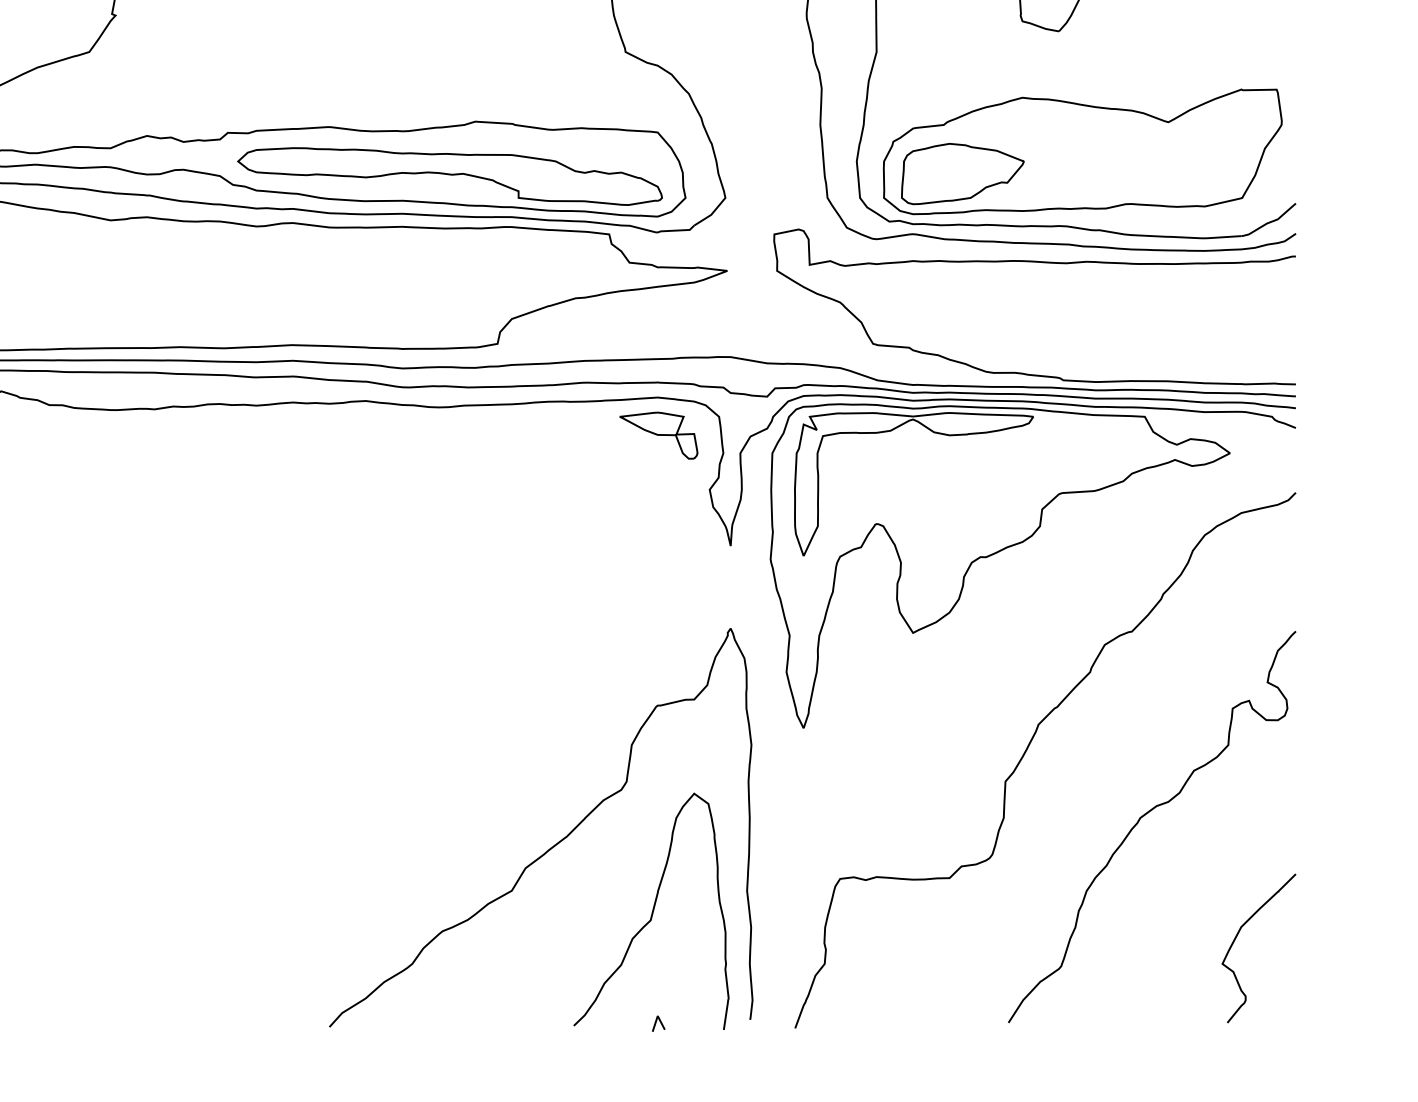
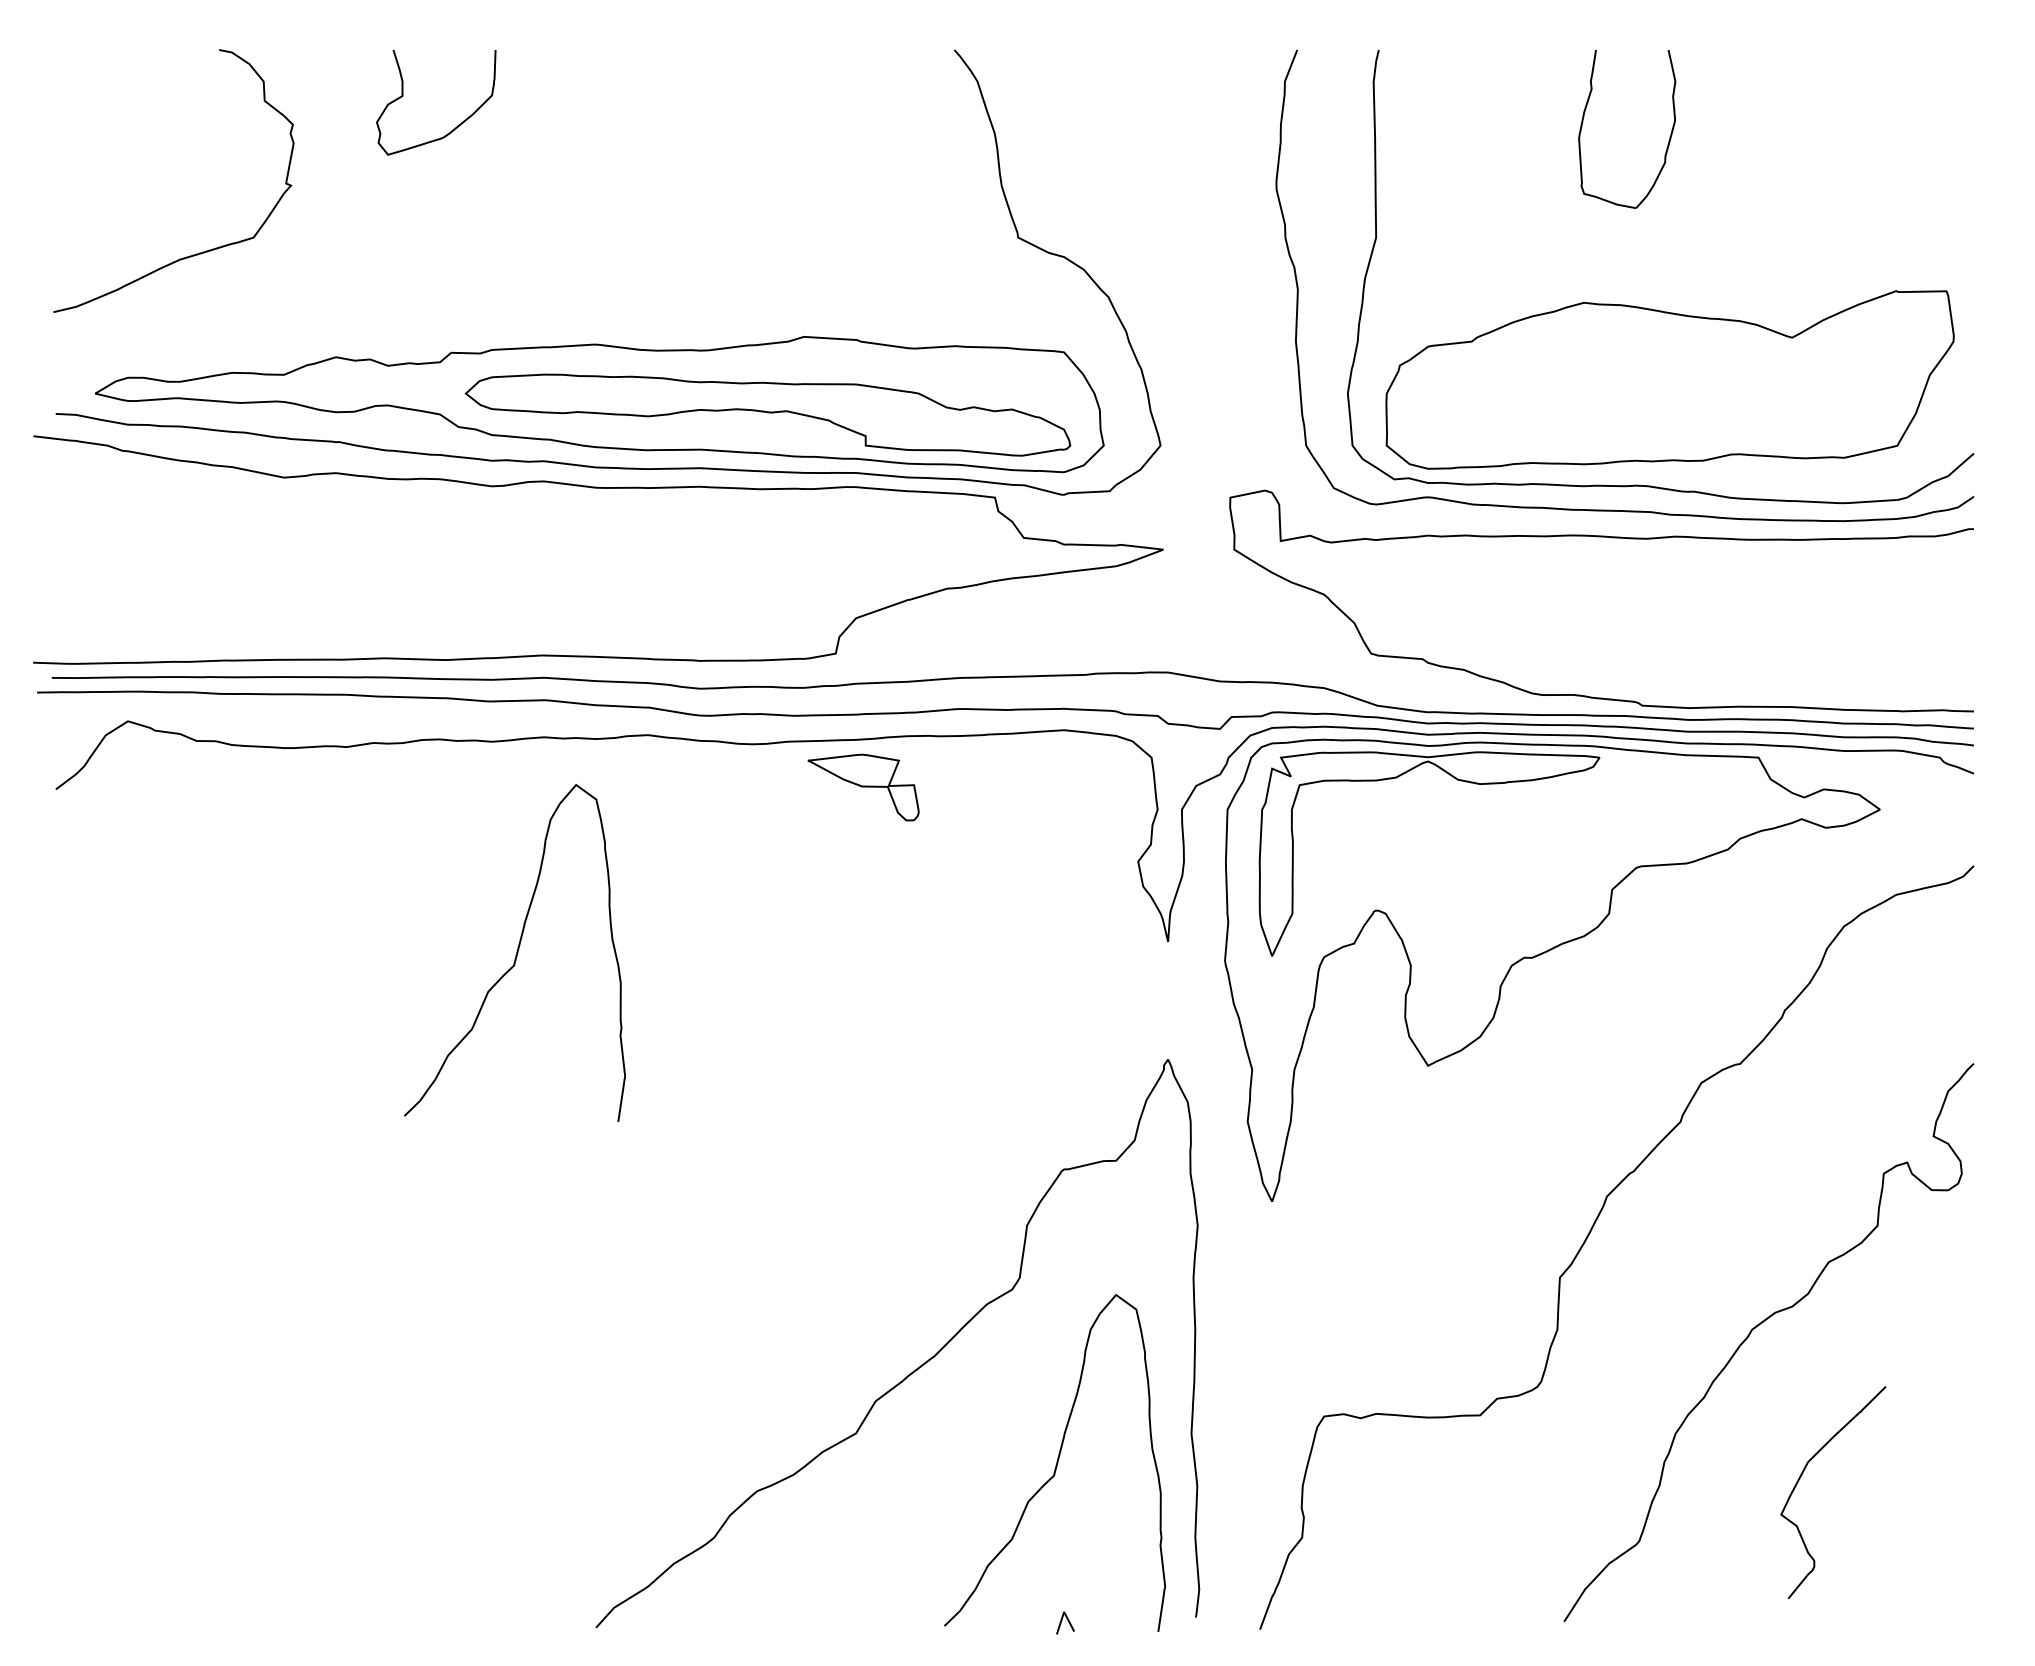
part: (962, 174) -> (1498, 411), removed
part: (658, 435) -> (863, 787), moved
curve: (273, 553) -> (516, 952), added
curve: (1237, 936) -> (1802, 1475), moved

